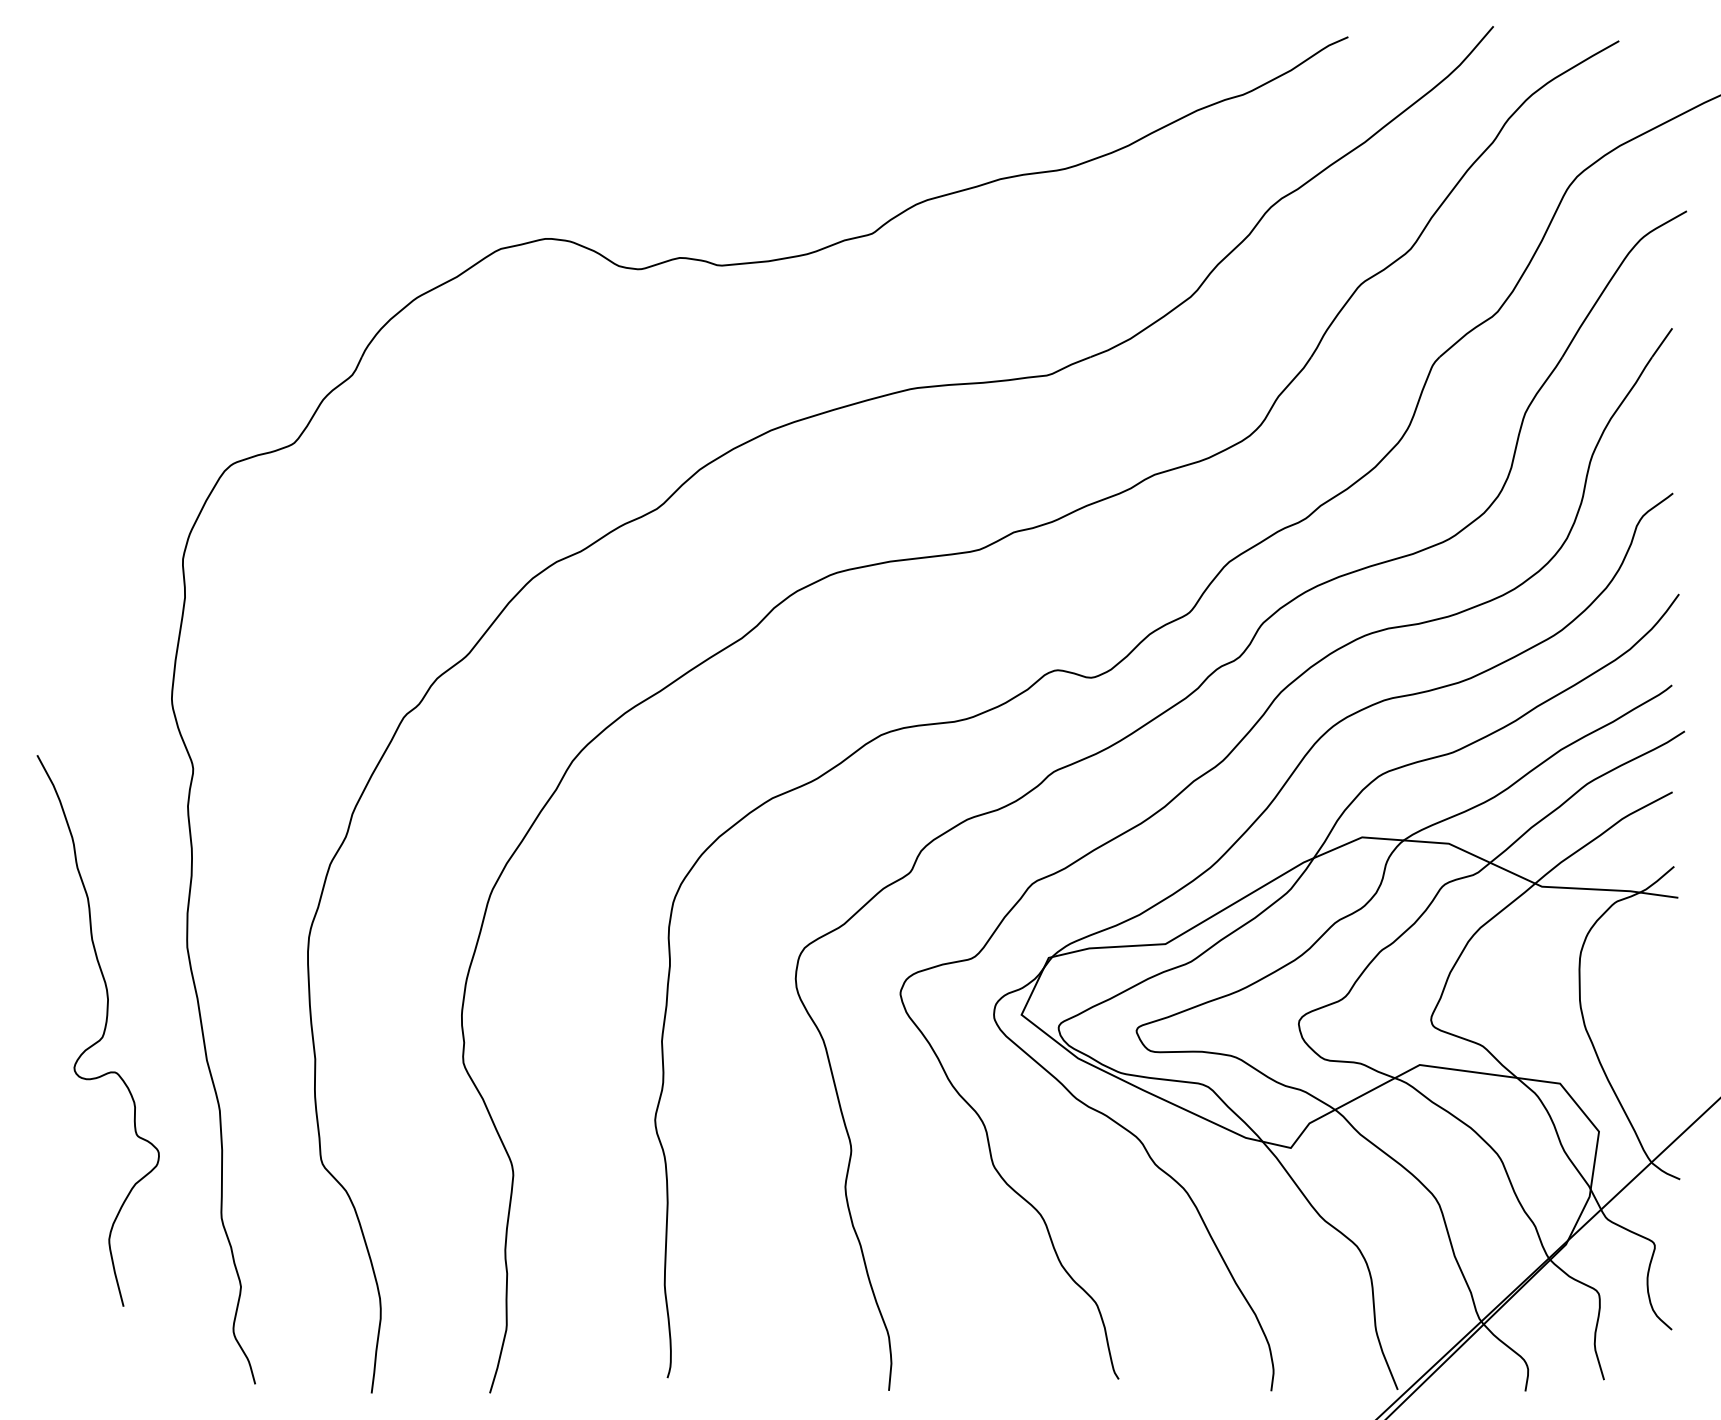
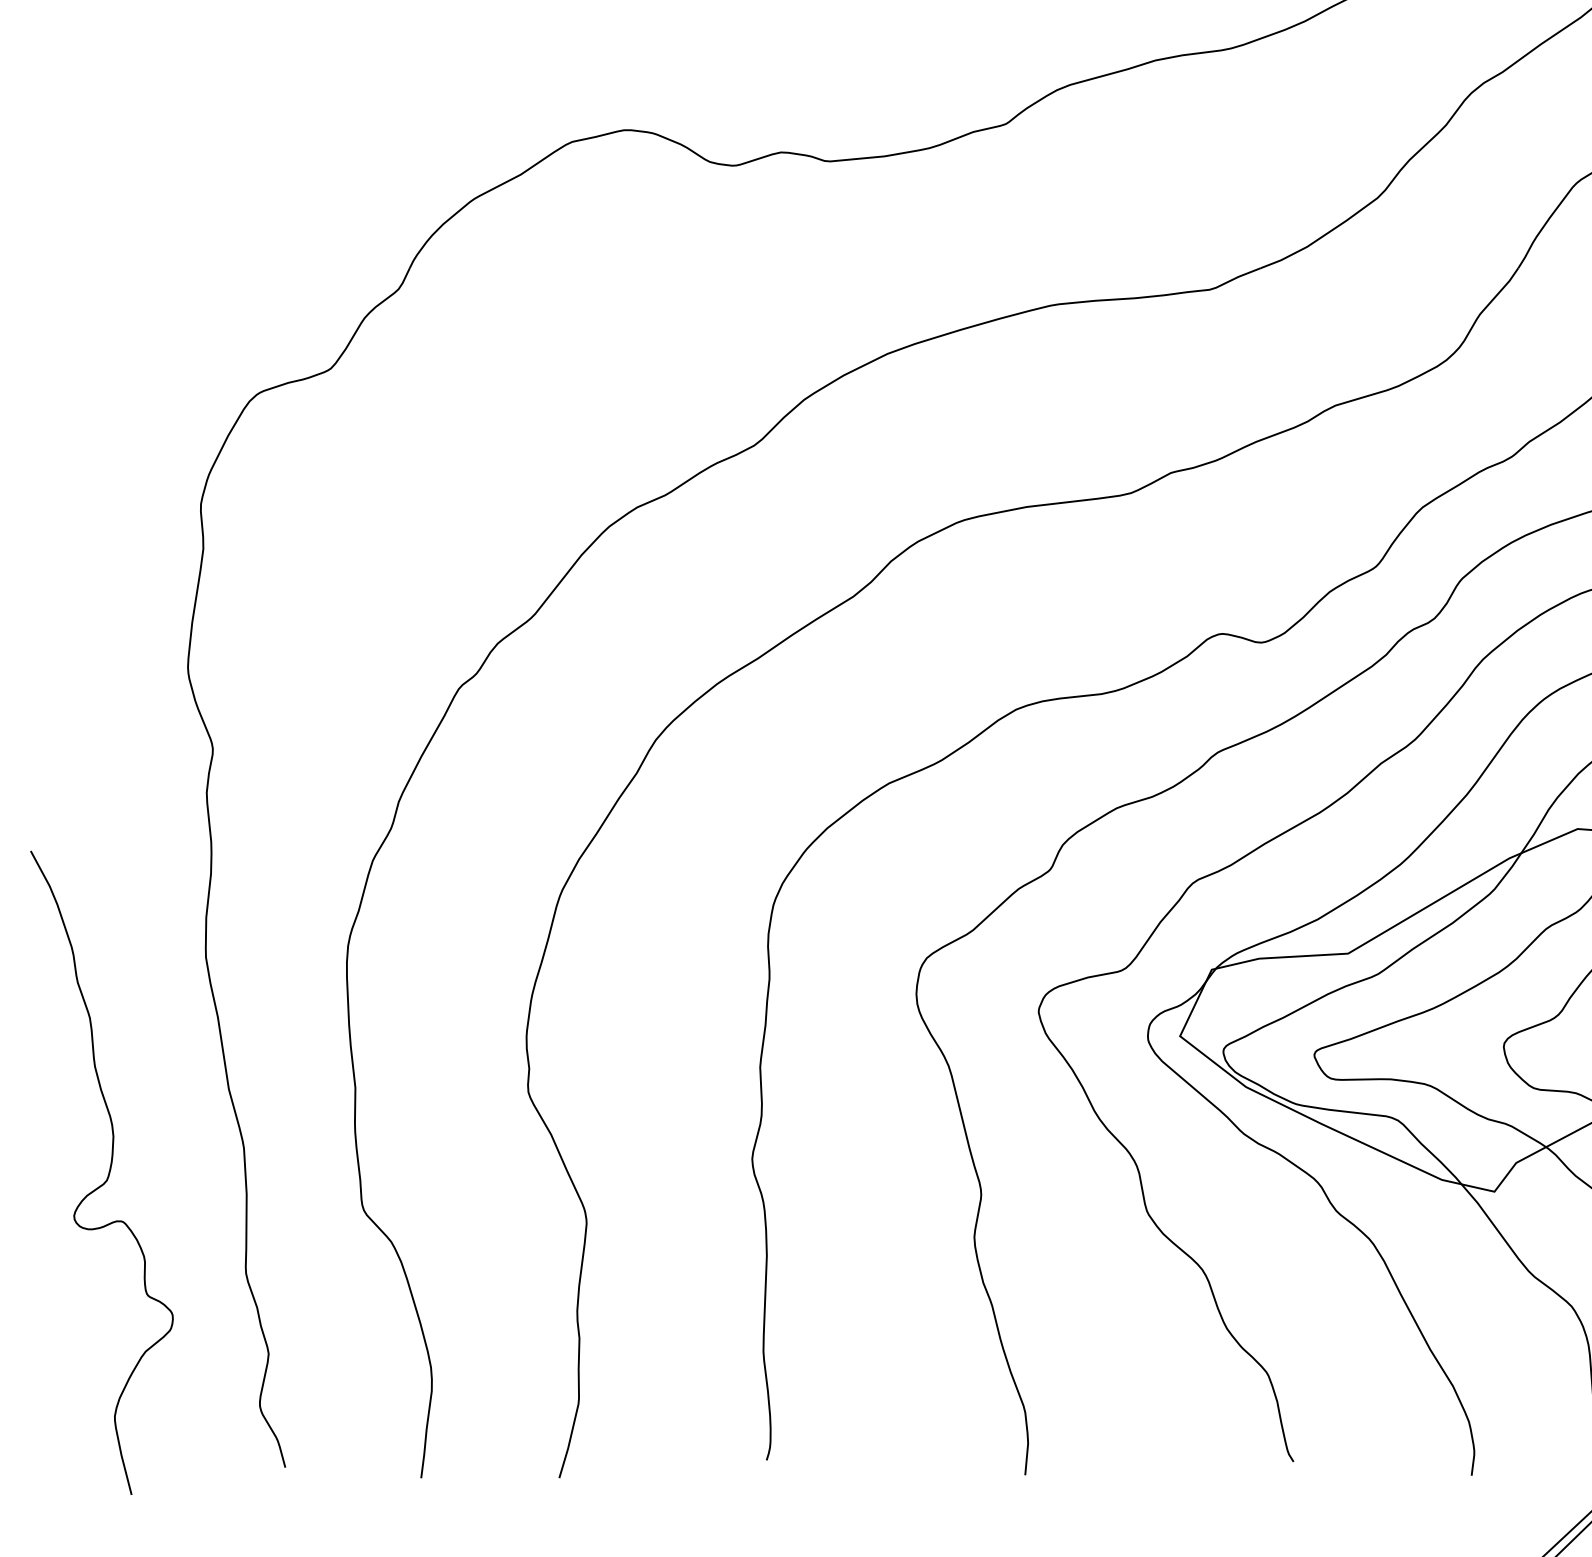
curve: (103, 1030) -> (108, 1172), moved

